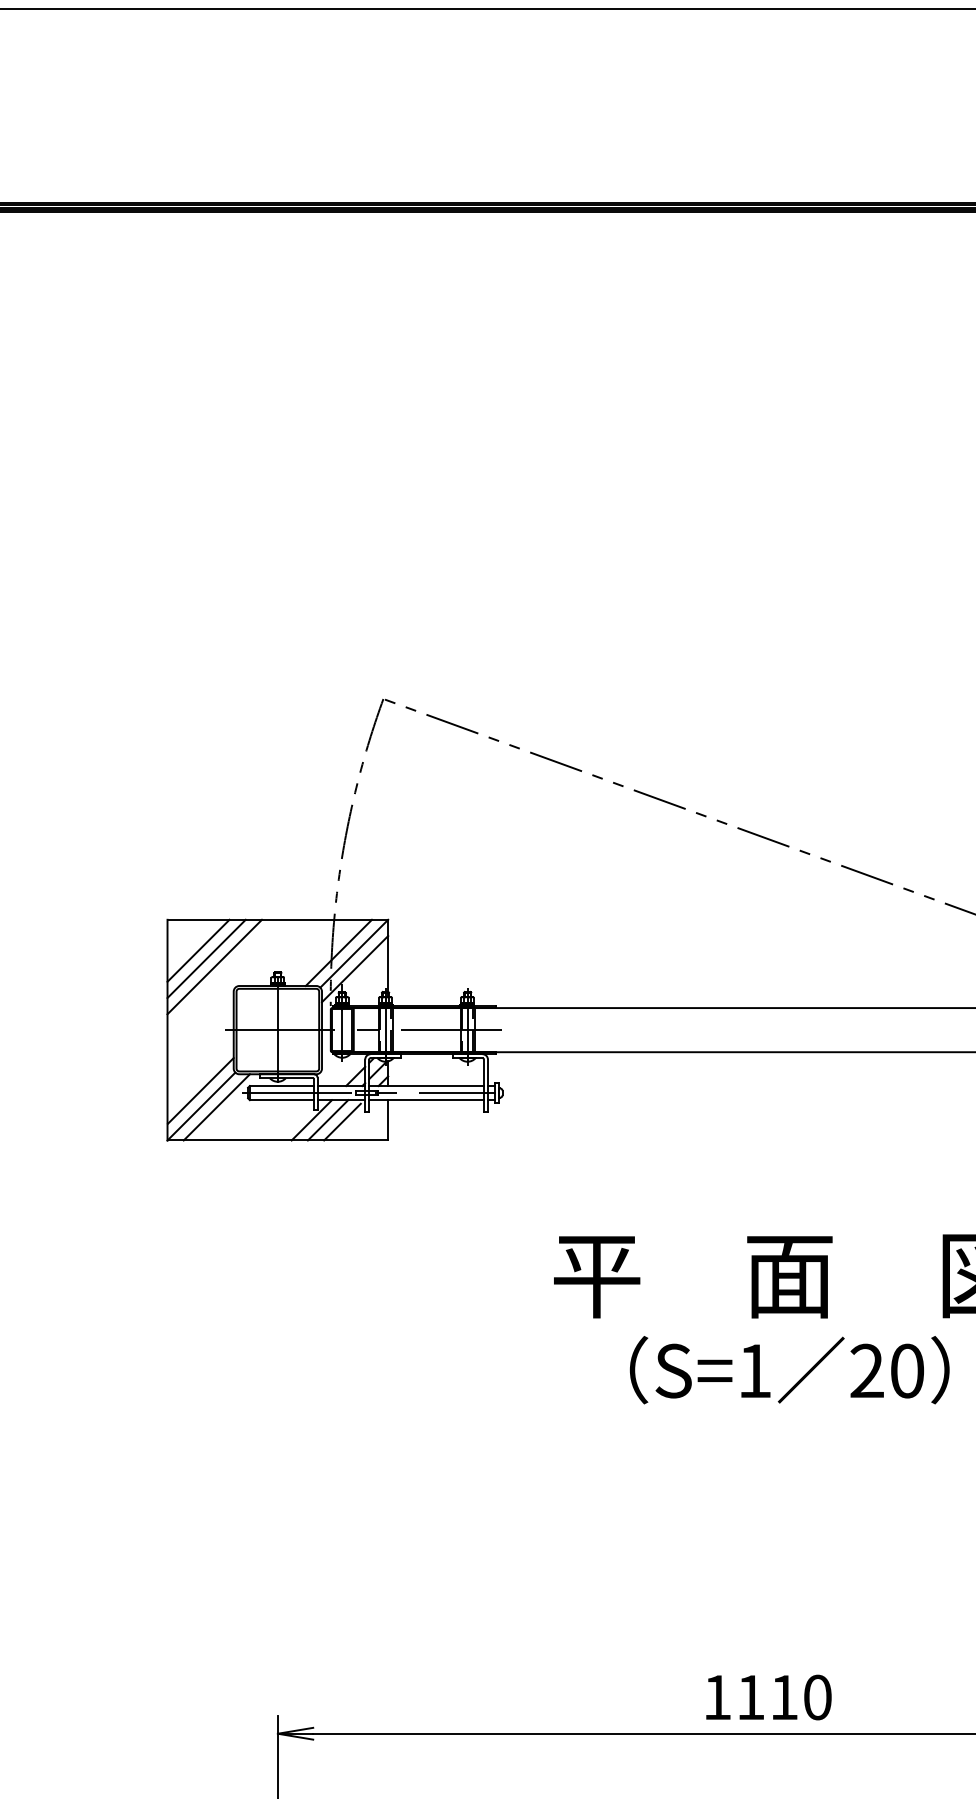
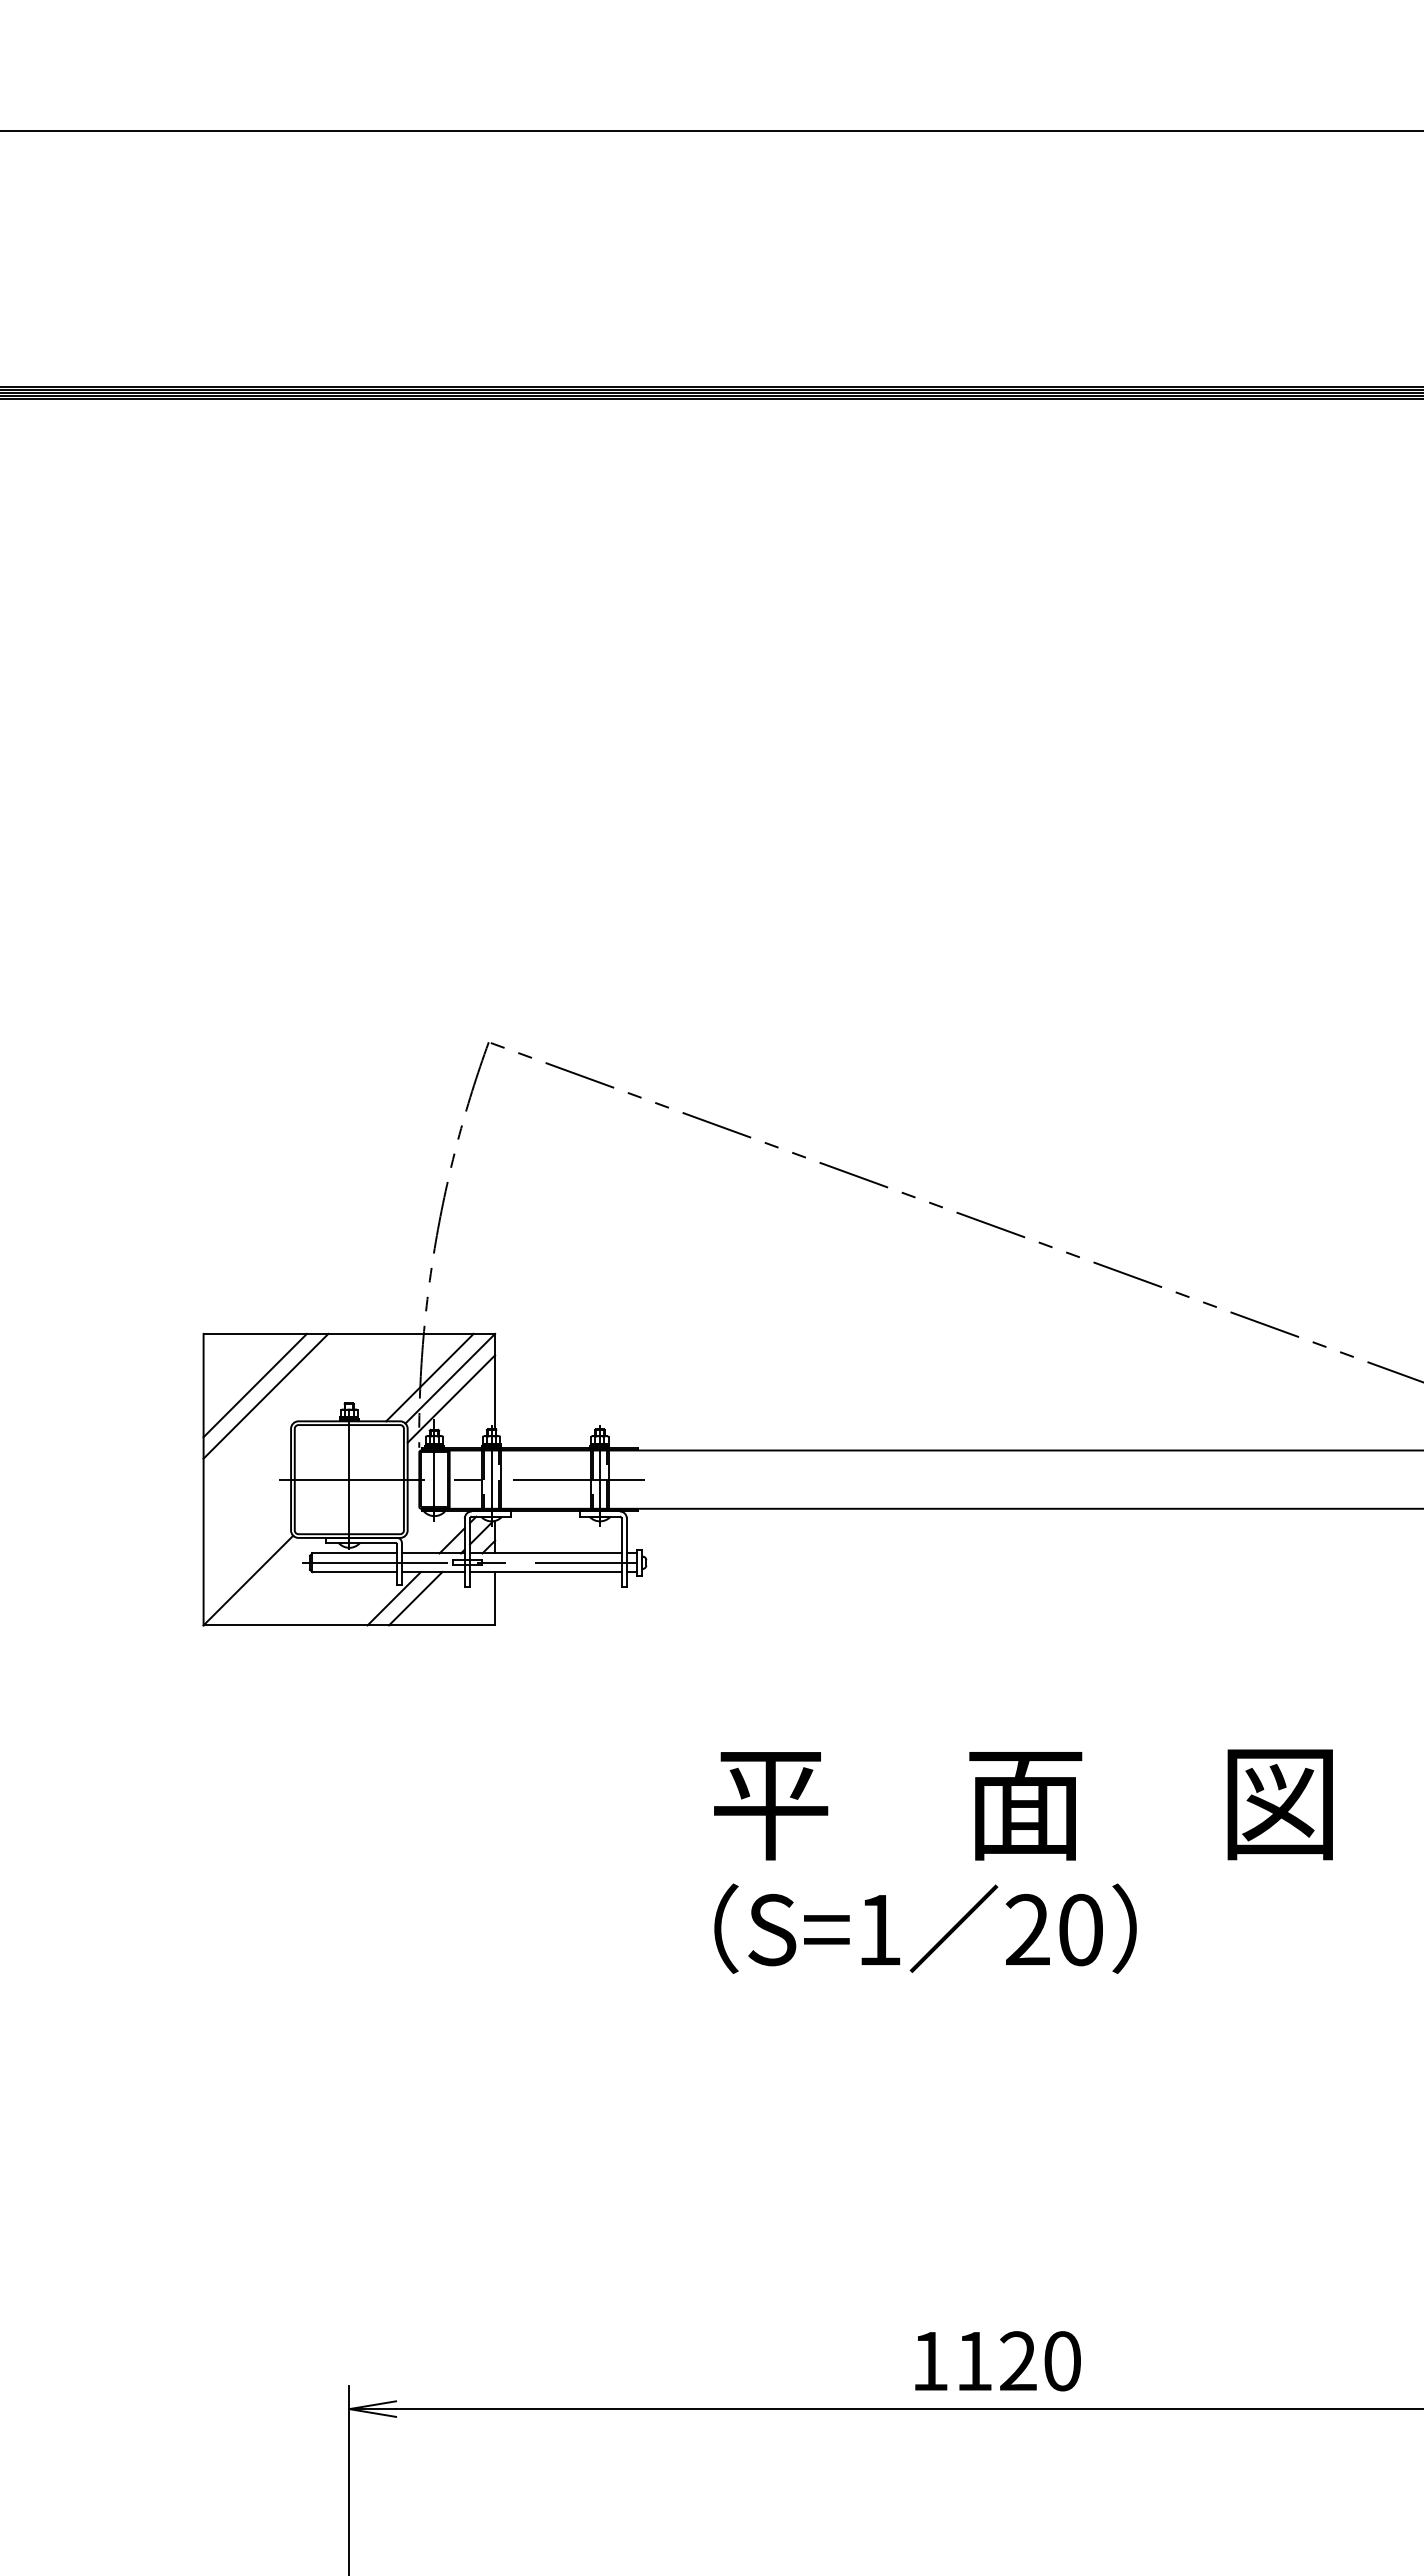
line: (198, 950) -> (244, 1374), removed
line: (200, 1090) -> (247, 1559), removed
line: (216, 1107) -> (268, 1581), removed
line: (342, 1121) -> (434, 1600), removed
text: (789, 1369) -> (925, 1928), moved
text: (784, 1696) -> (1018, 2360), 1110 -> 1120

